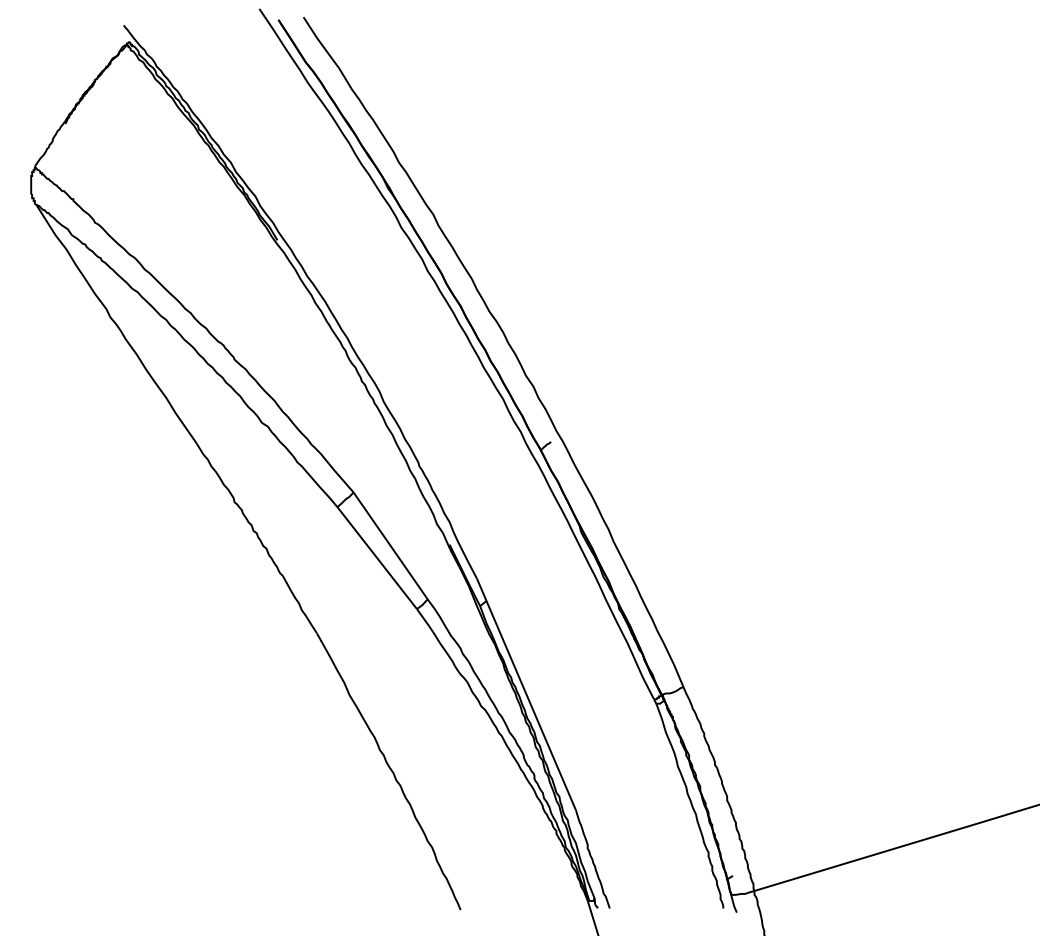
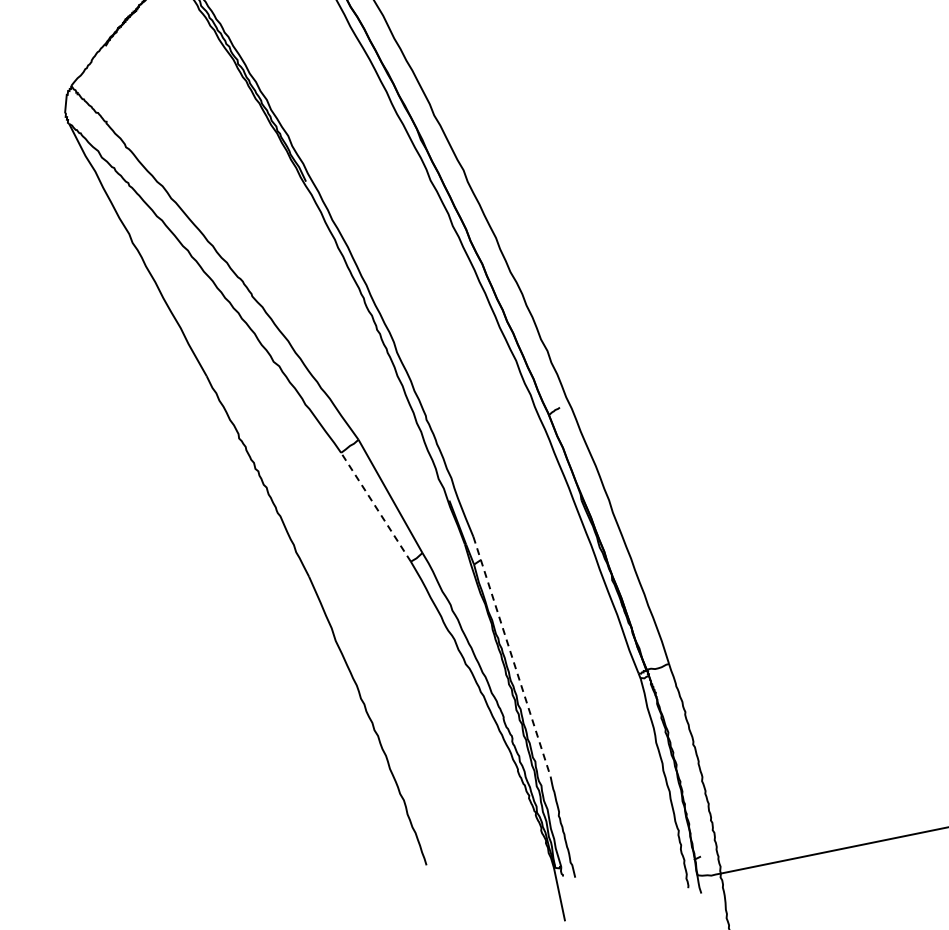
line: (377, 558) -> (376, 507), solid -> dashed
line: (526, 694) -> (512, 656), solid -> dashed

